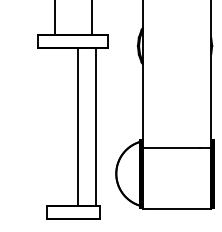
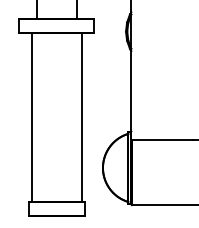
line: (77, 126) -> (31, 117), moved

